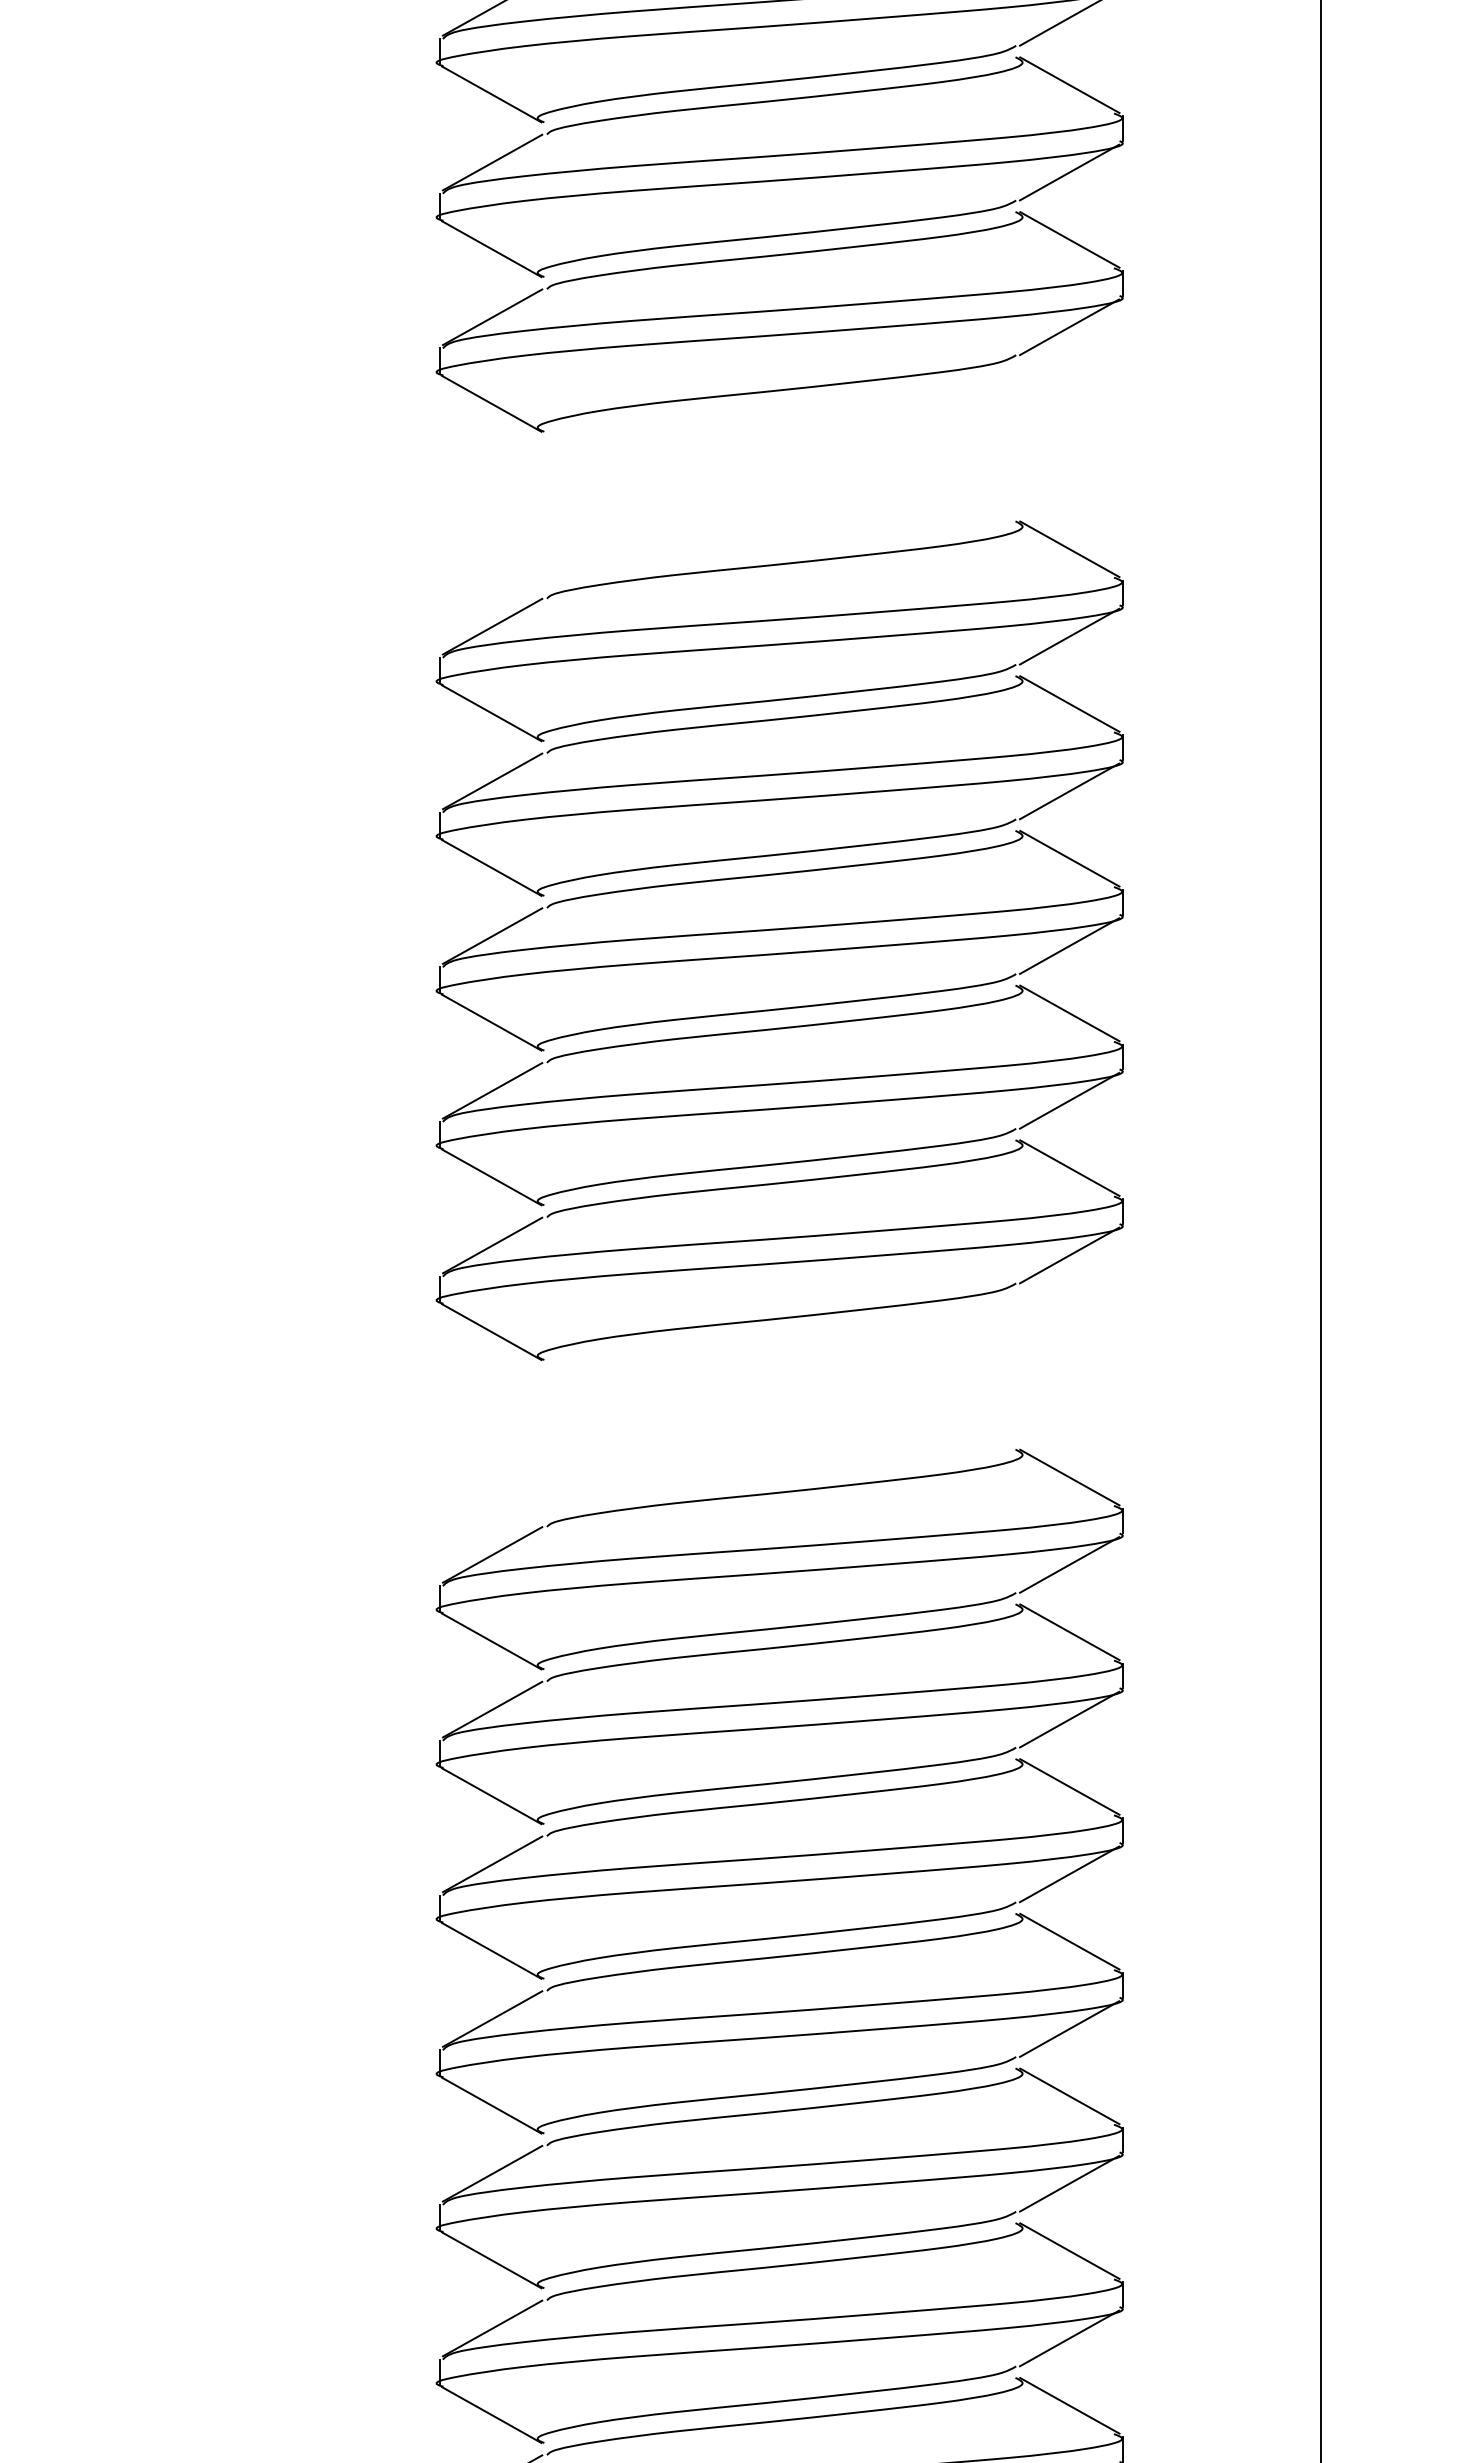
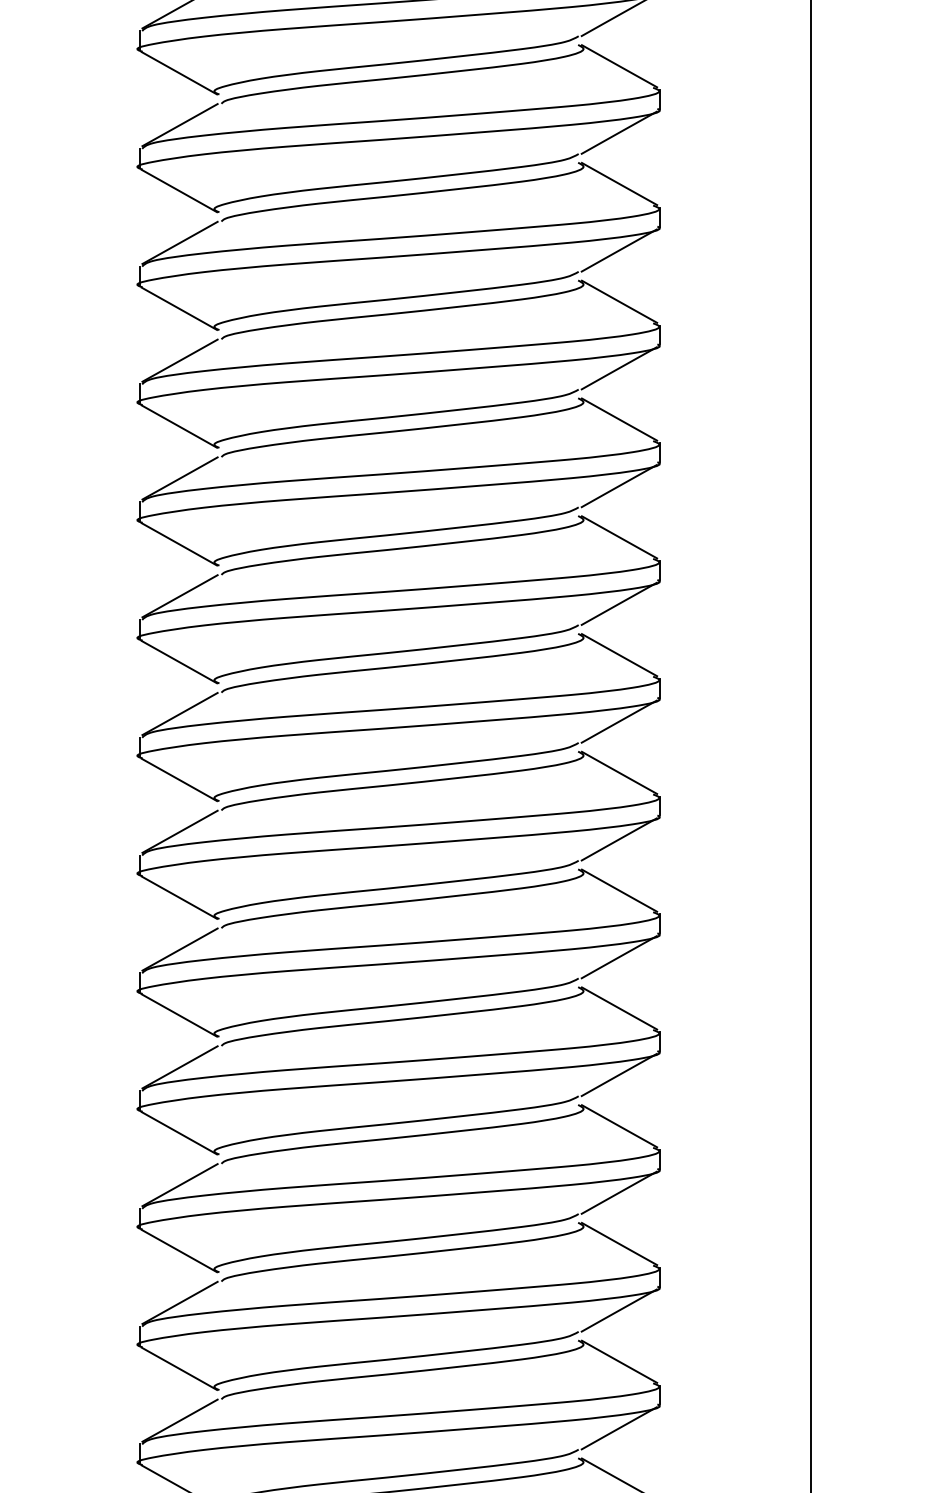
part: (776, 466) -> (396, 120), added
part: (779, 1394) -> (398, 827), added

